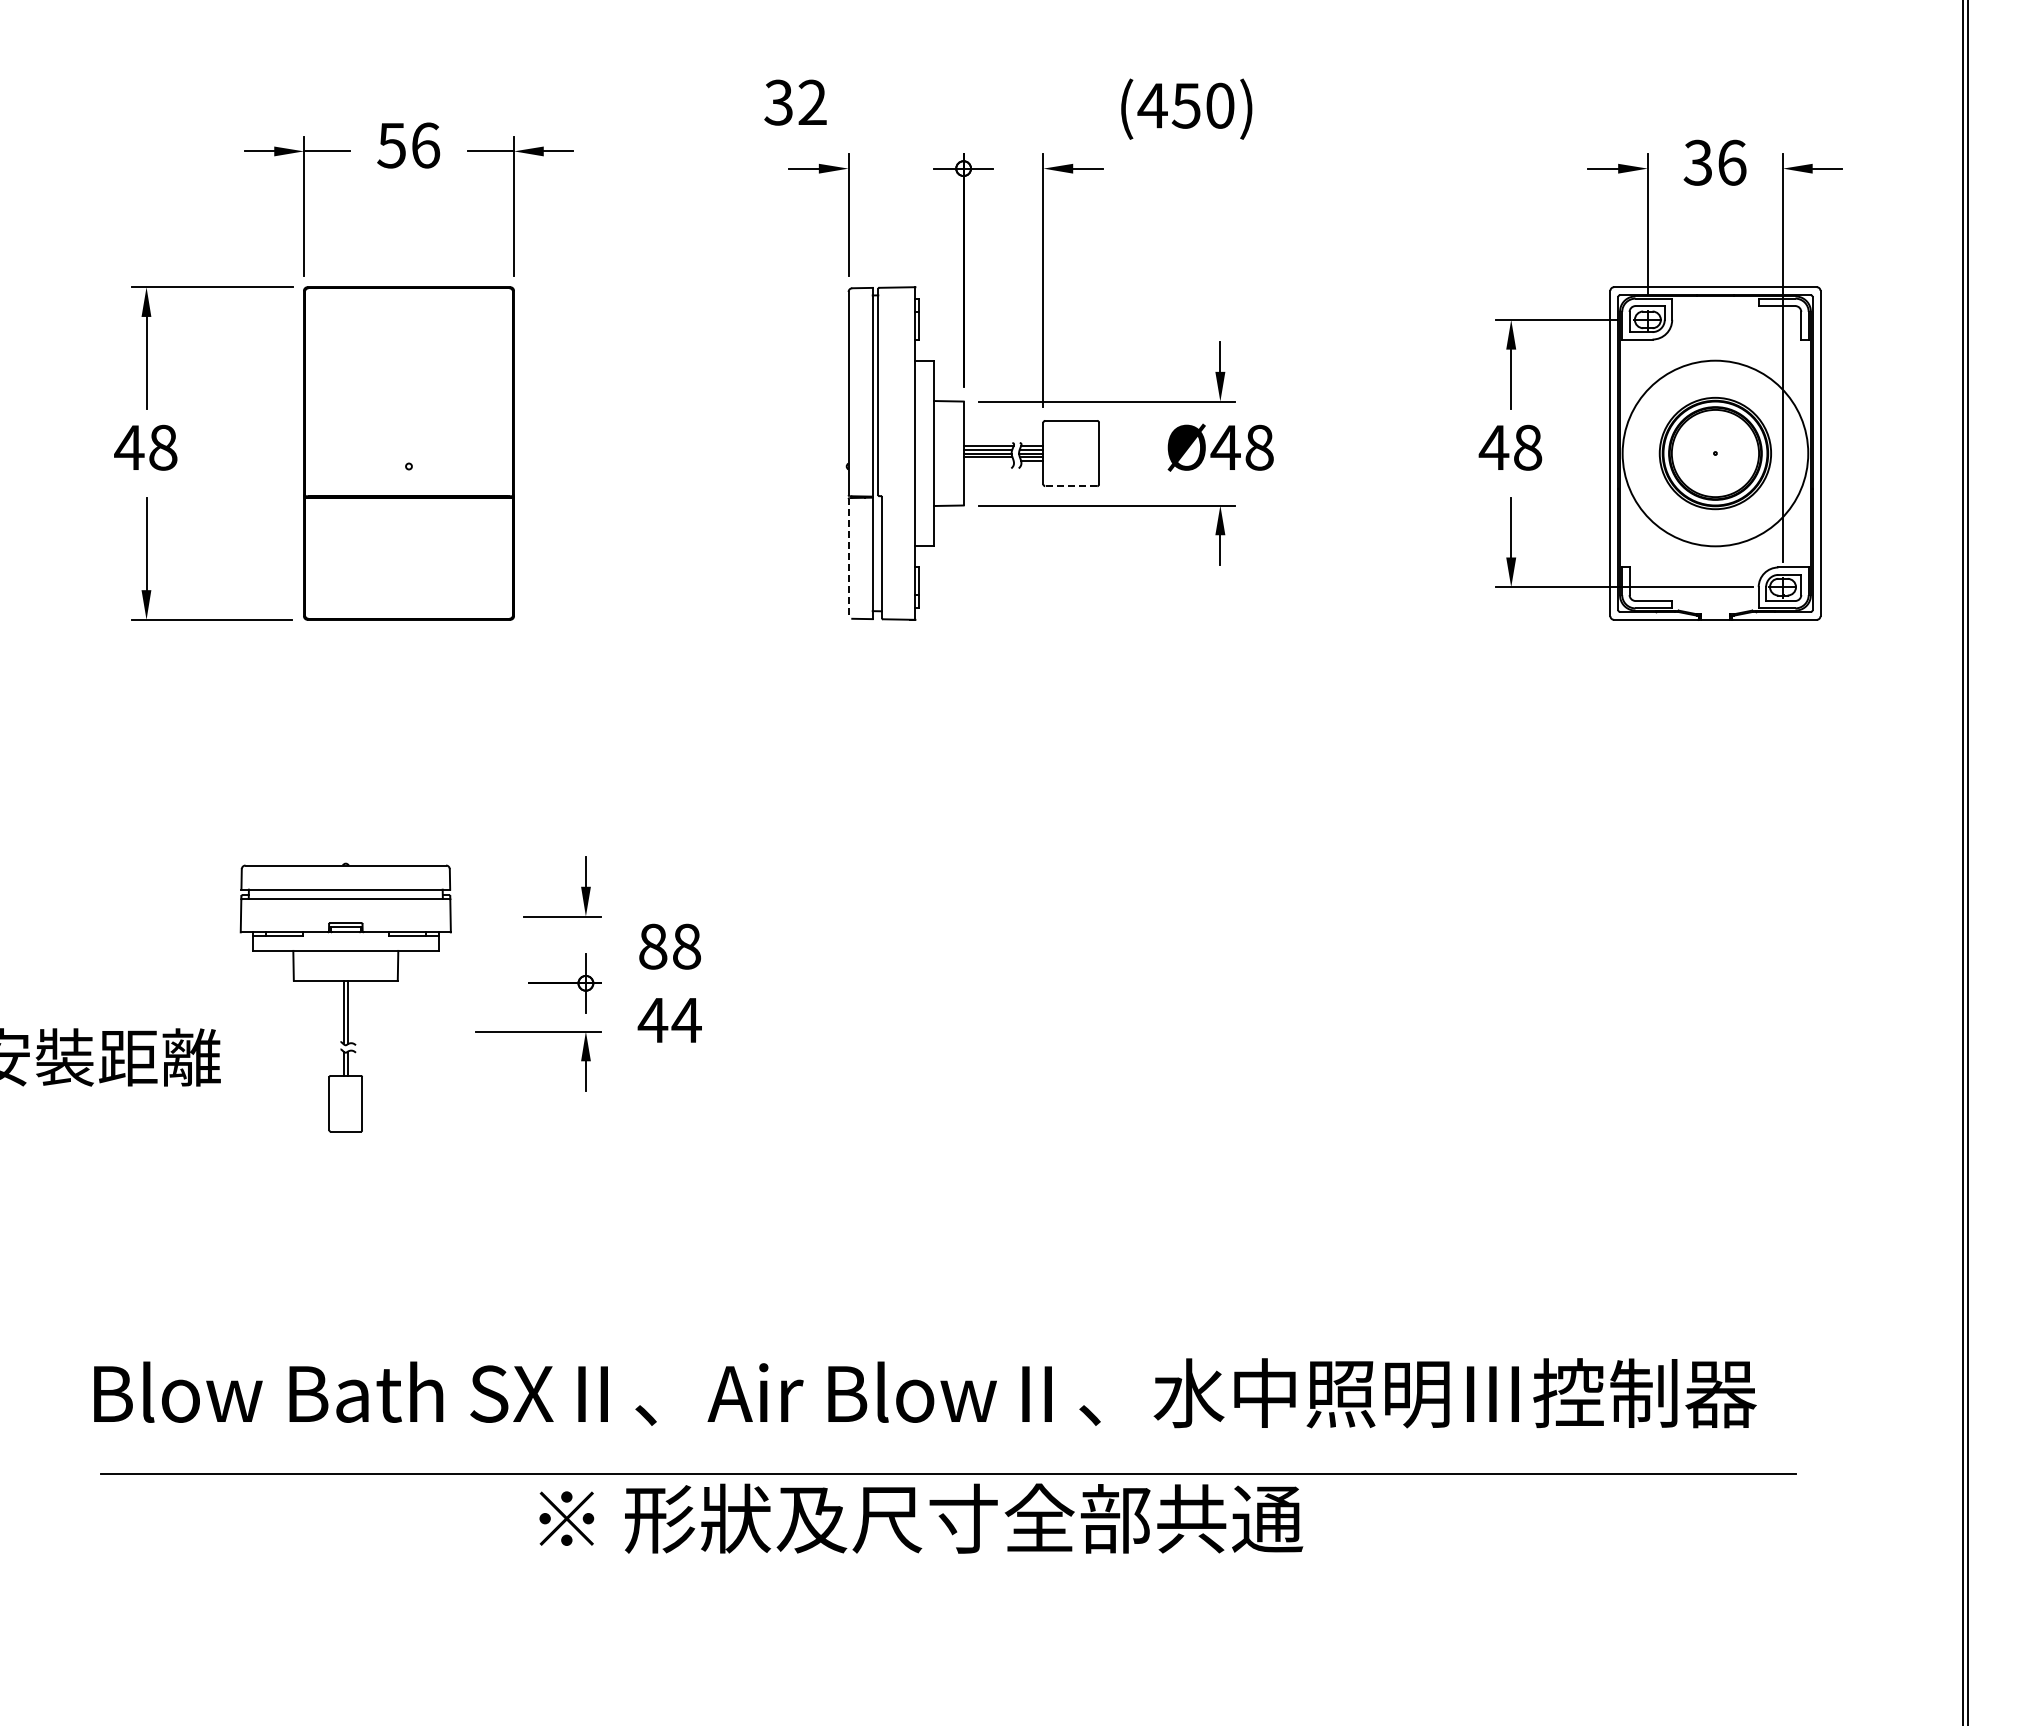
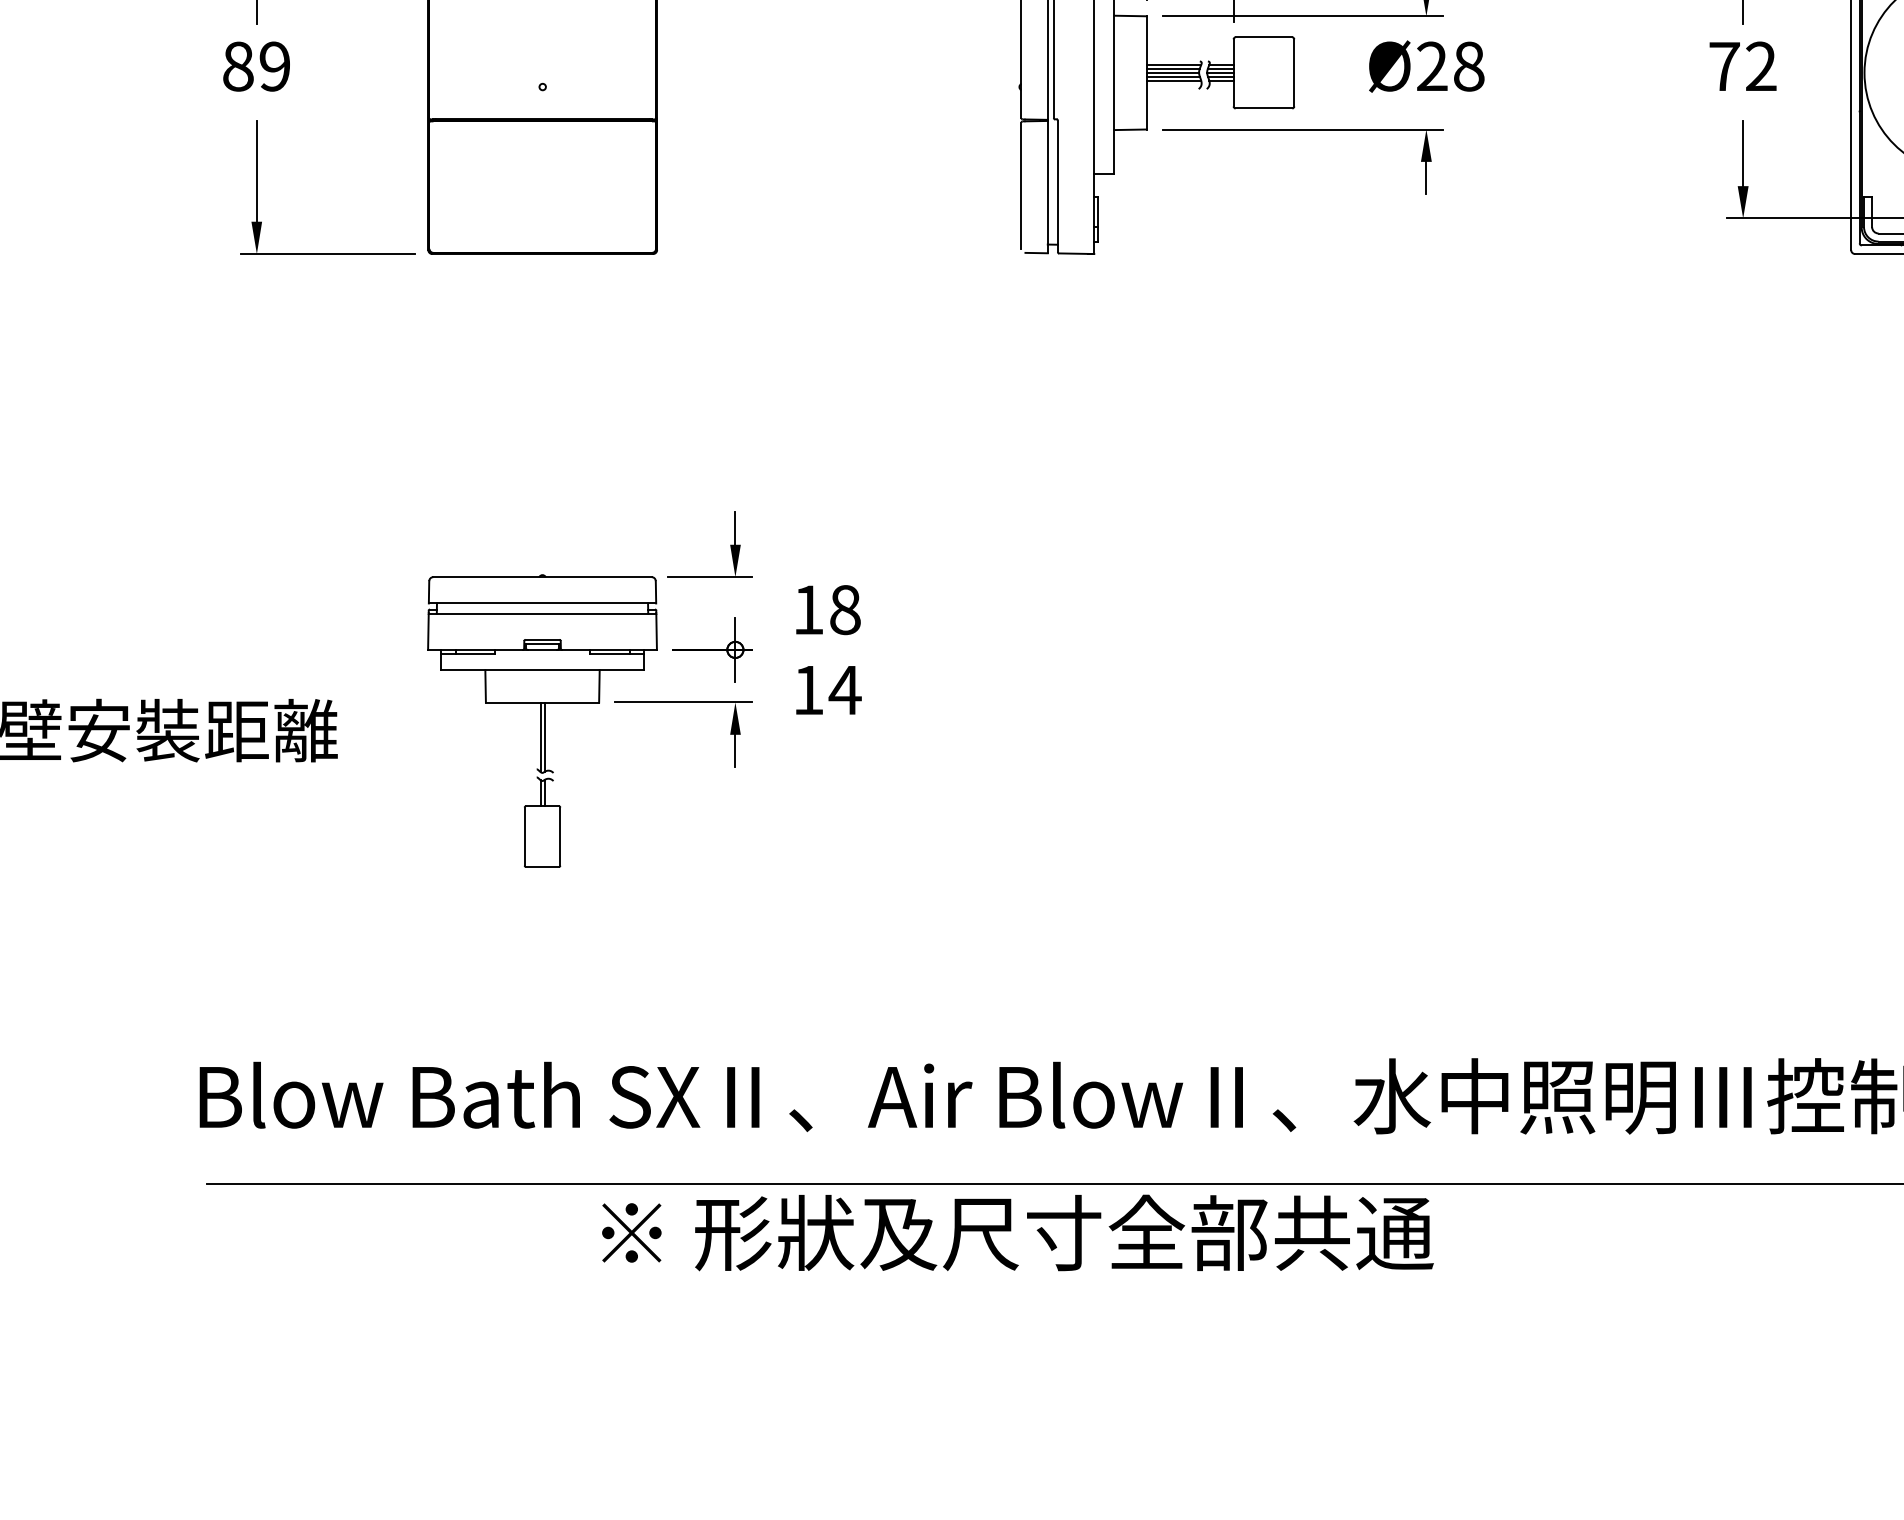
text: (1225, 446) -> (1431, 65), Ø48 -> Ø28
text: (145, 447) -> (255, 66), 48 -> 89
text: (1510, 447) -> (1742, 66), 48 -> 72
line: (988, 460) -> (1173, 80), added
line: (1071, 486) -> (1264, 108), dashed -> solid
line: (848, 557) -> (1021, 186), dashed -> solid
text: (653, 946) -> (809, 609), 88 -> 18
part: (345, 997) -> (542, 720), moved
text: (652, 1020) -> (807, 690), 44 -> 14
text: (921, 1518) -> (1018, 1232), moved

